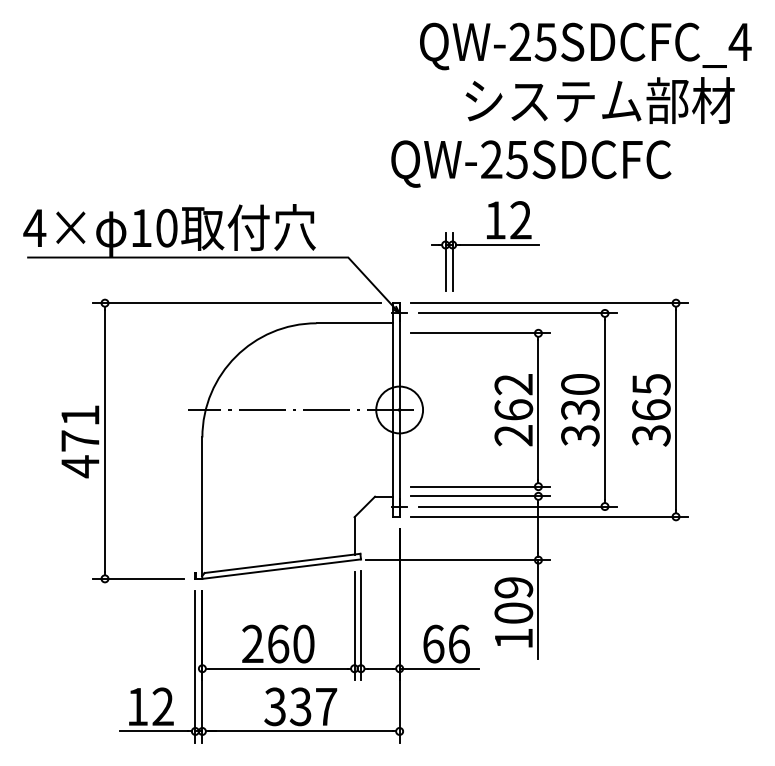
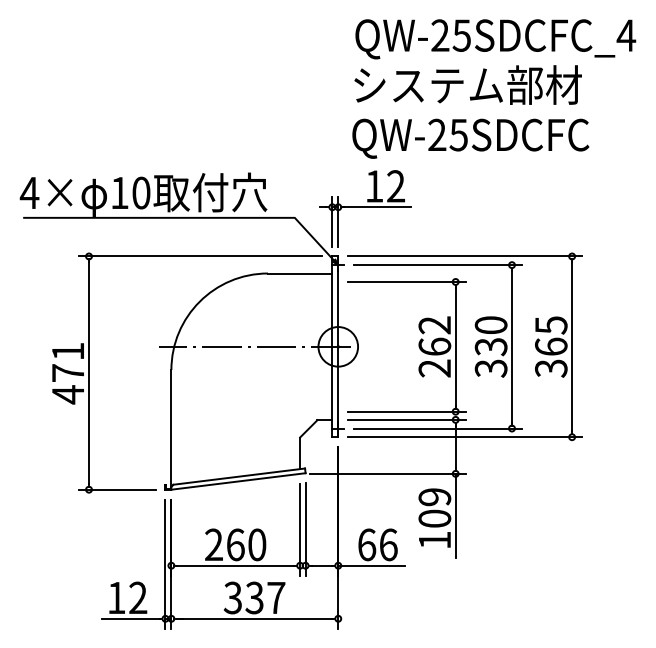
text: (599, 100) -> (467, 85), moved
text: (531, 163) -> (470, 138), moved
part: (485, 246) -> (366, 208), moved

